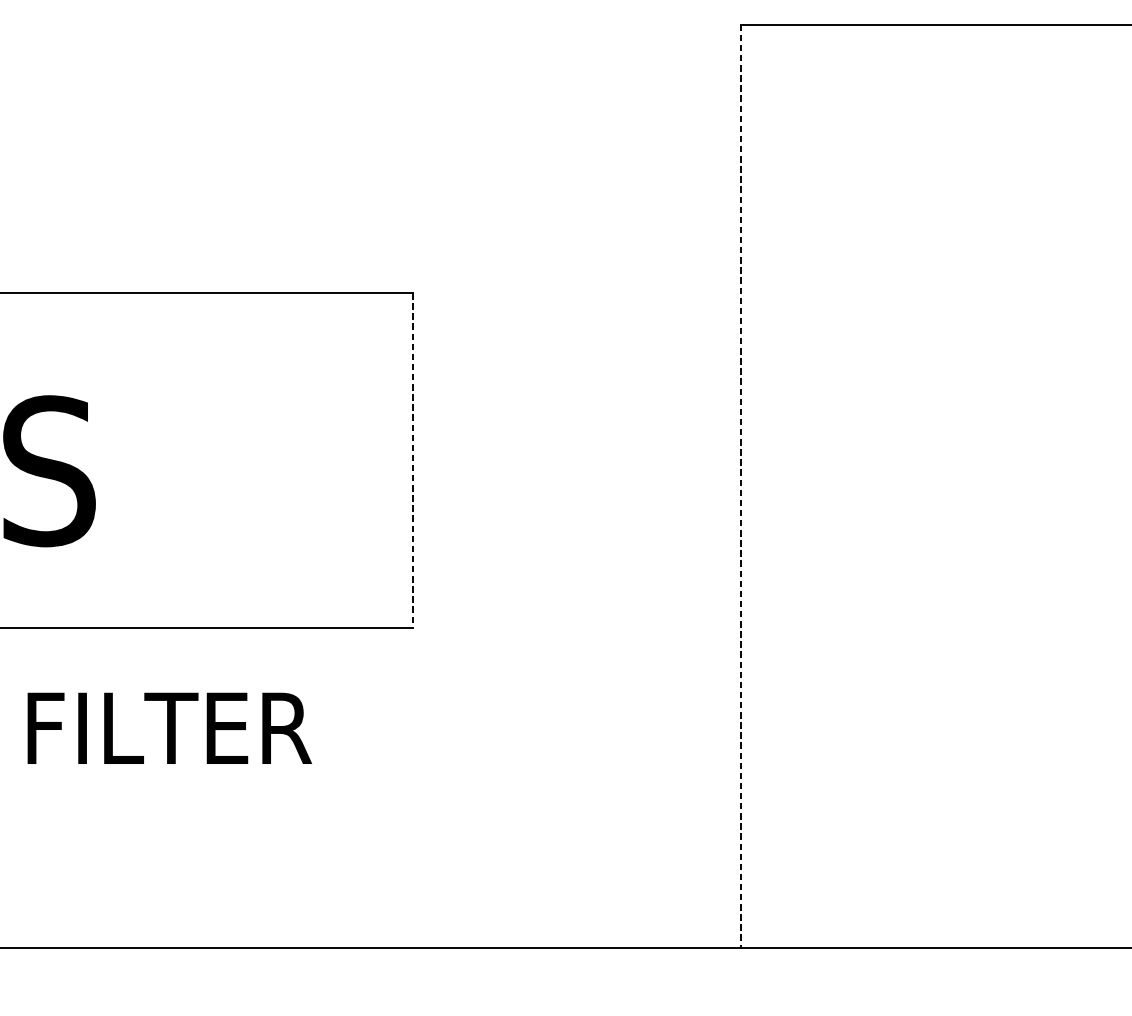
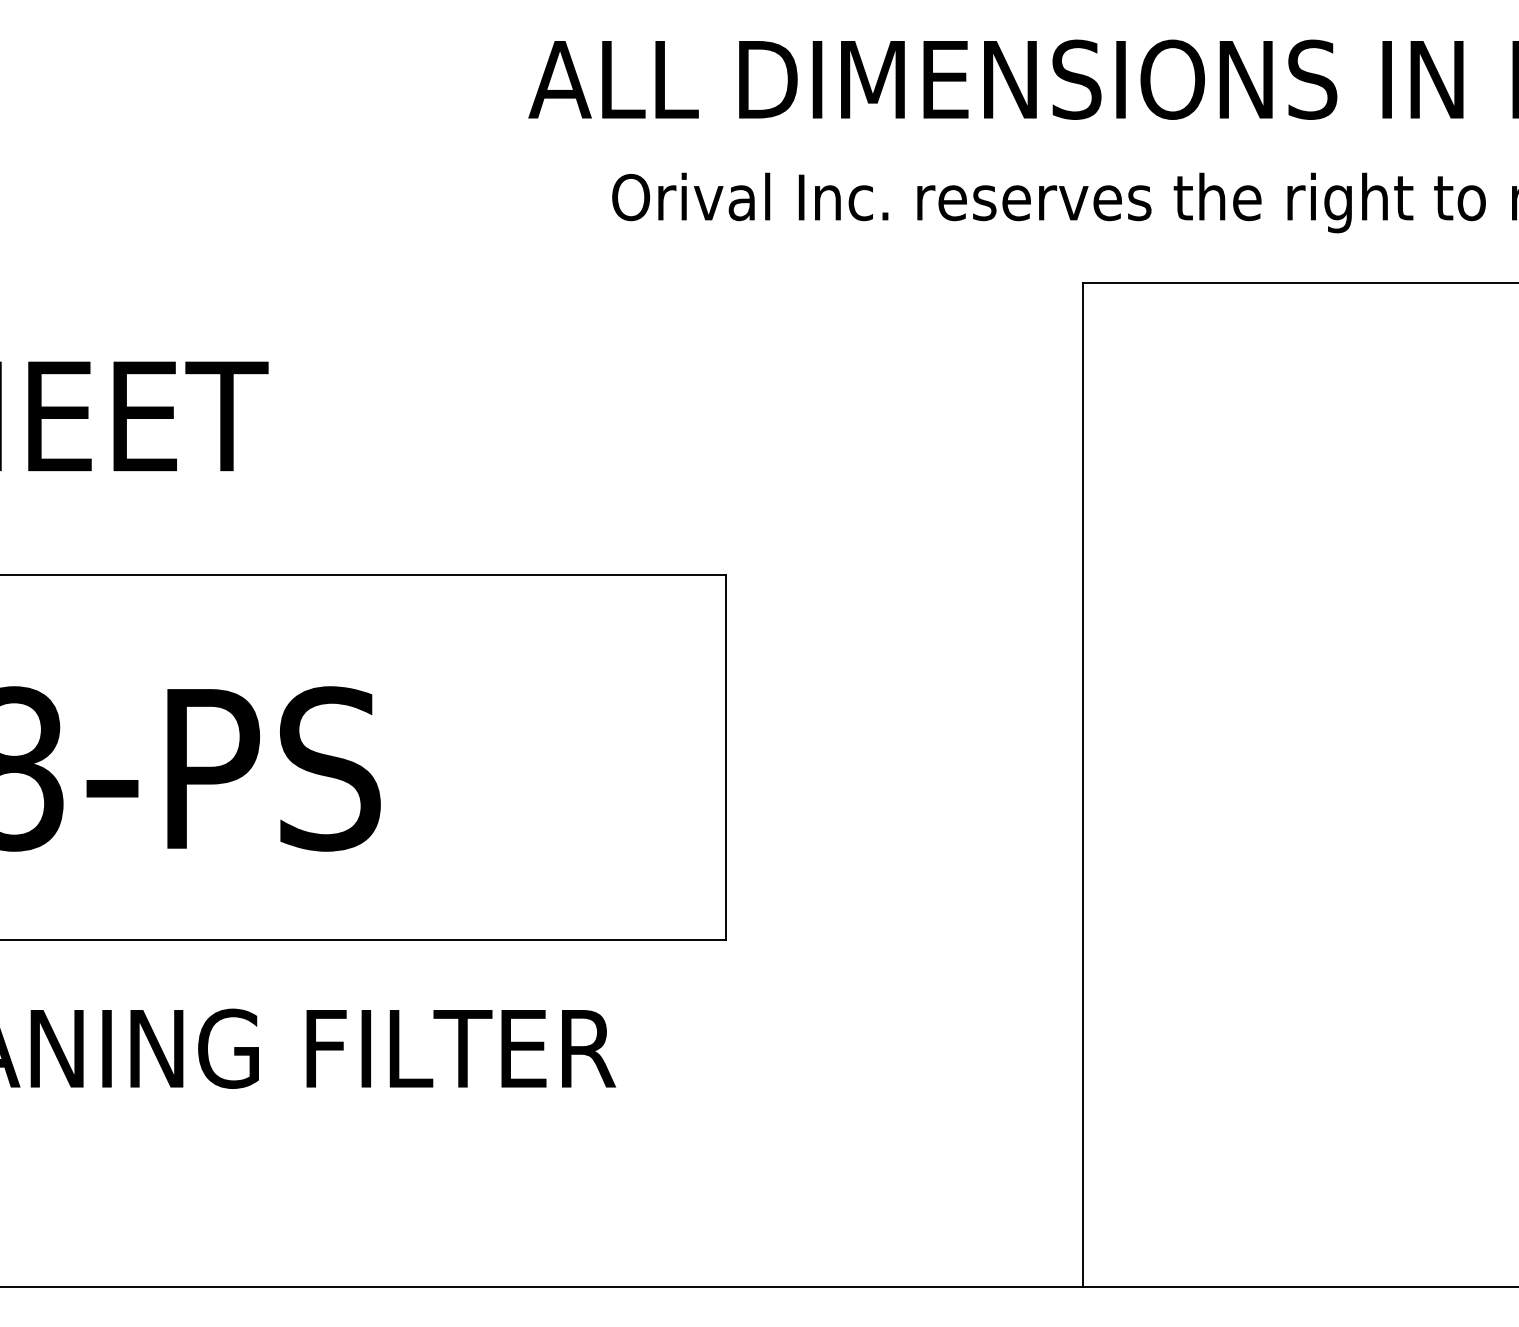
line: (412, 461) -> (725, 758), dashed -> solid
line: (741, 486) -> (1083, 785), dashed -> solid

